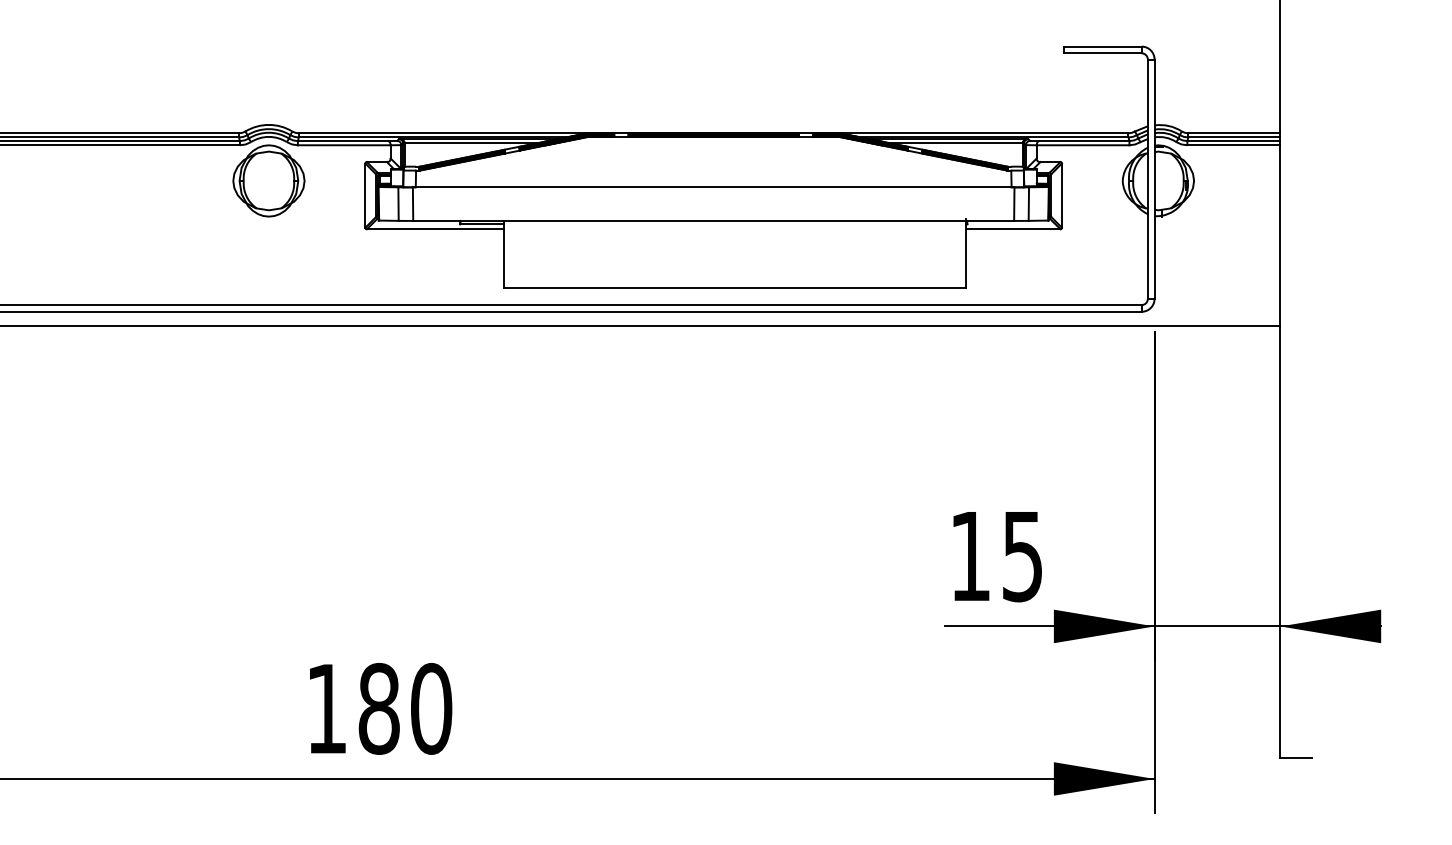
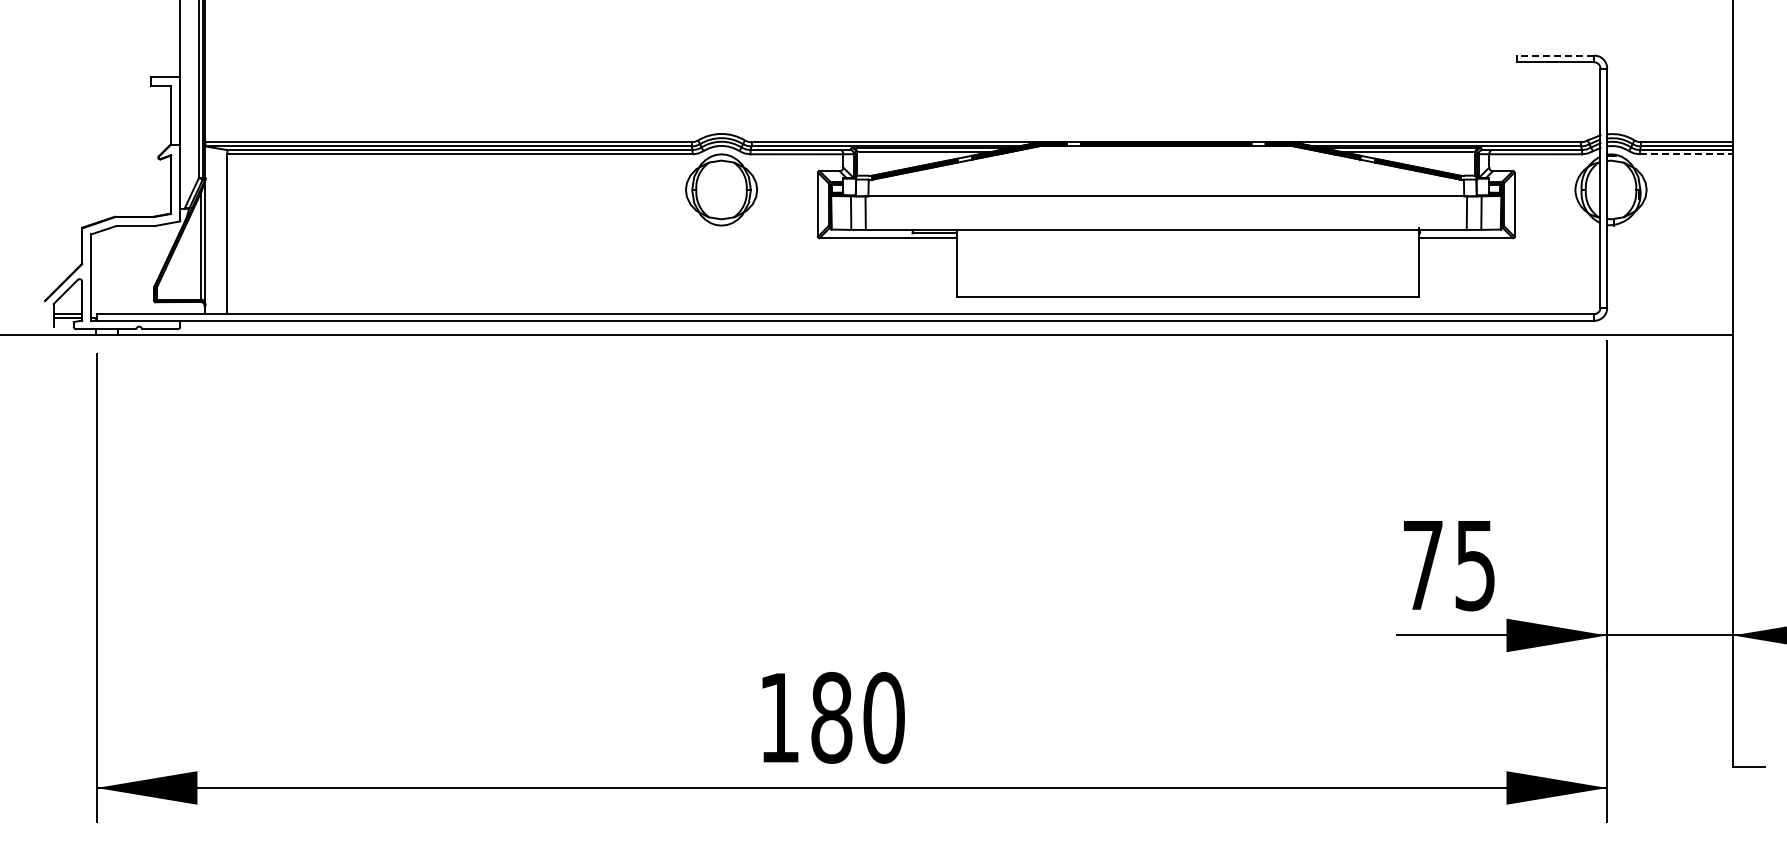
line: (1102, 46) -> (1555, 55), solid -> dashed
line: (1233, 145) -> (1686, 154), solid -> dashed
text: (970, 556) -> (1423, 565), 15 -> 75

